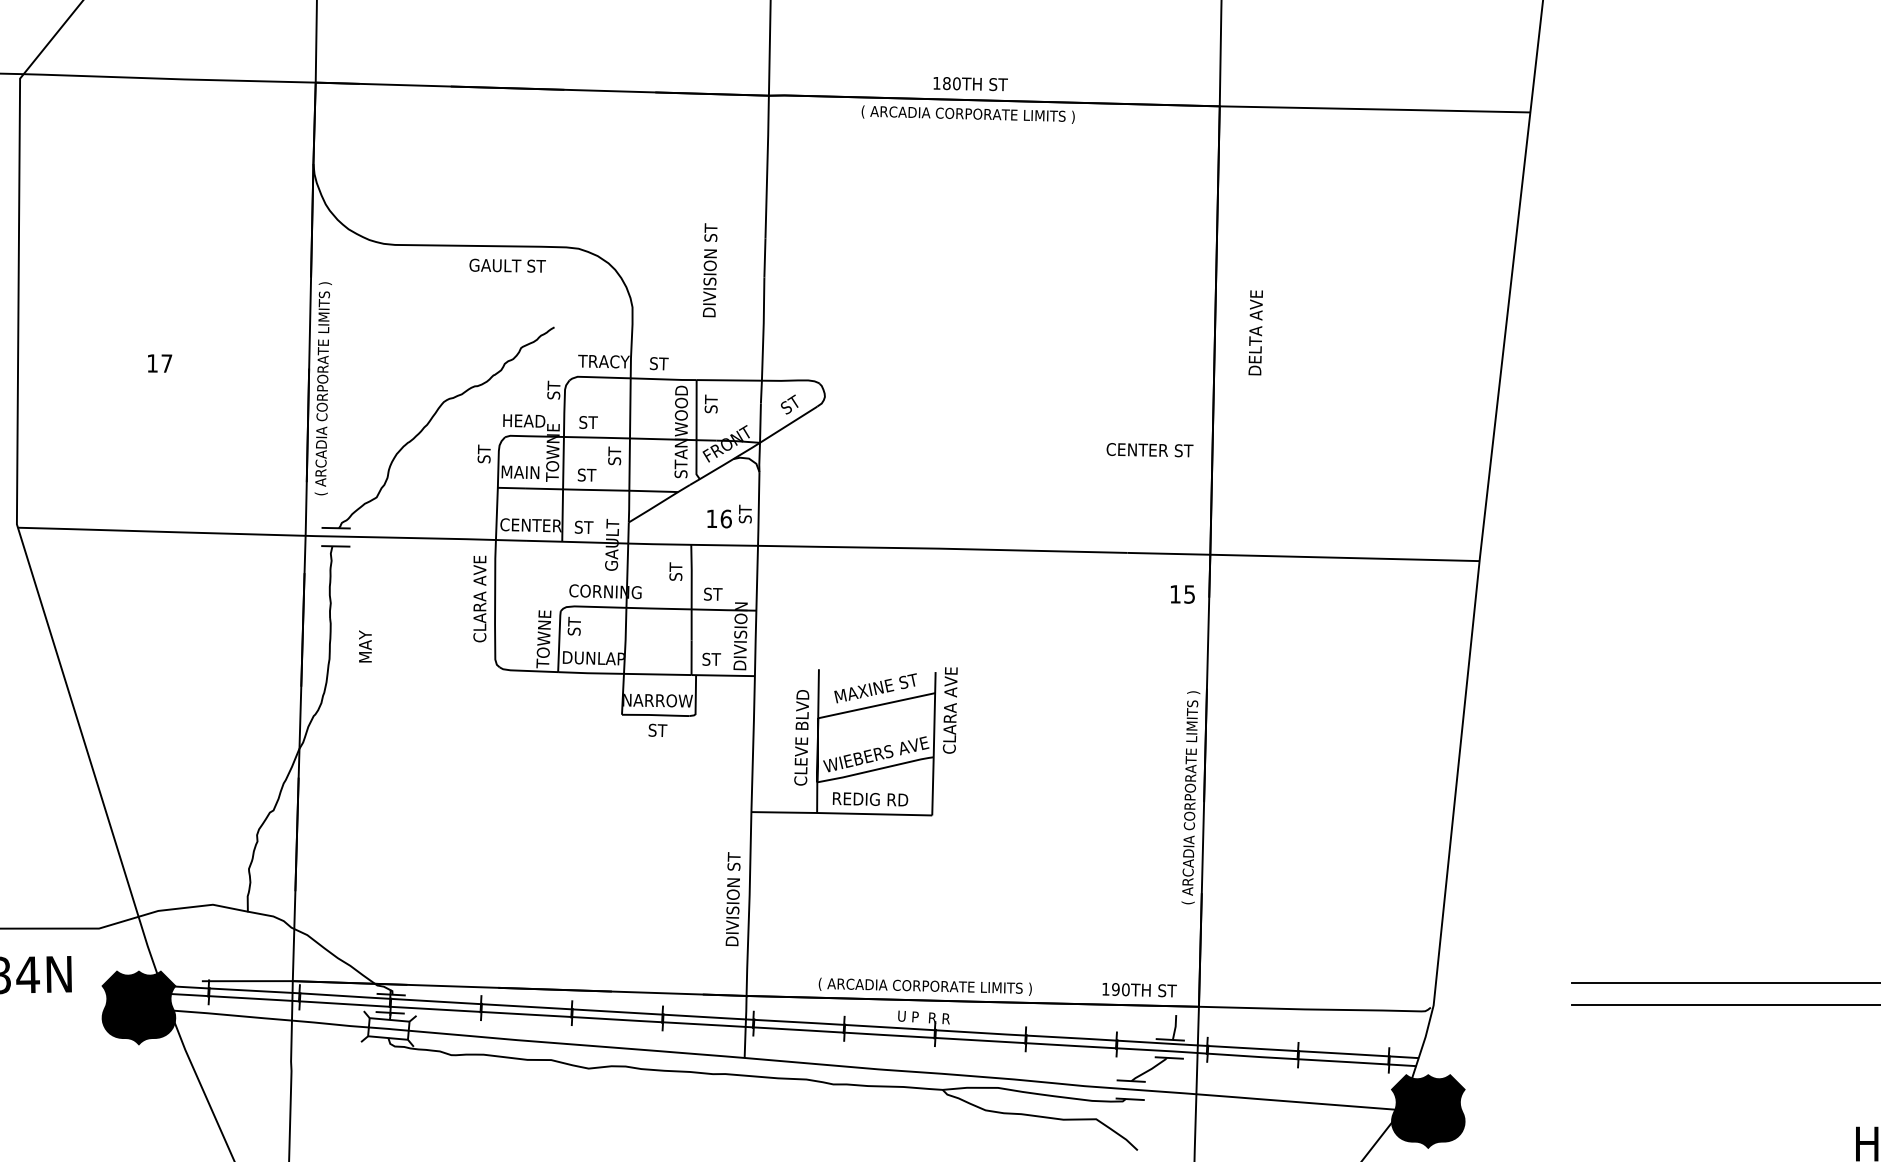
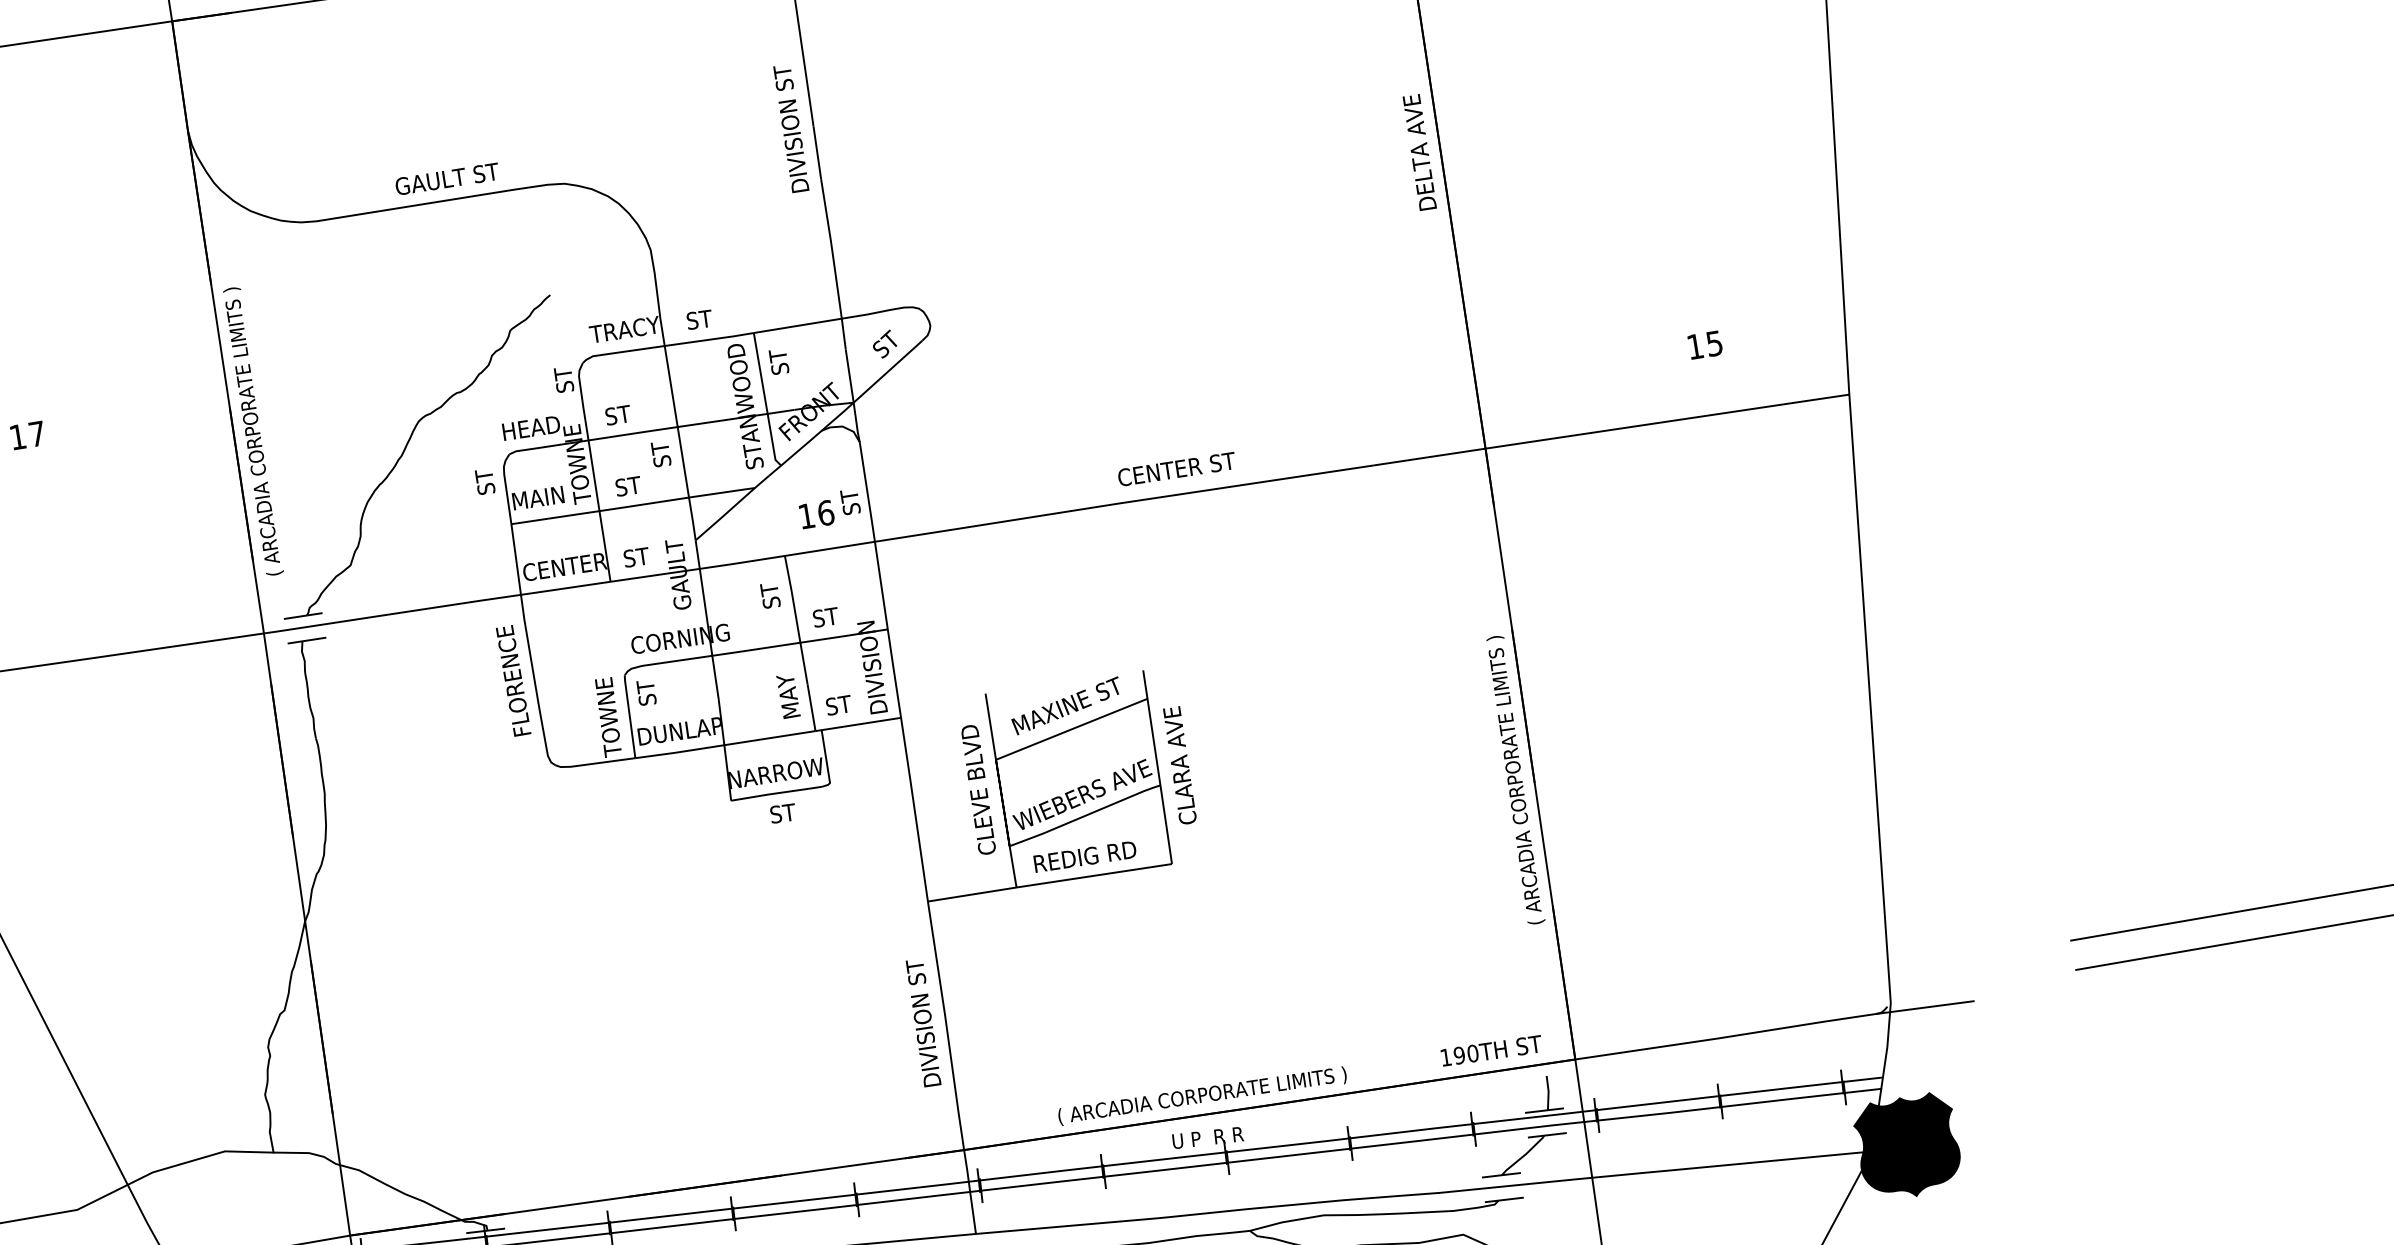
text: (507, 265) -> (447, 178), moved
text: (710, 270) -> (791, 128), moved
text: (1255, 332) -> (1419, 152), moved
text: (1149, 450) -> (1176, 469), moved
text: (1182, 594) -> (1704, 345), moved
text: (479, 598) -> (512, 677), CLARA AVE -> FLORENCE
text: (365, 646) -> (788, 696), moved
text: (949, 710) -> (1178, 765), moved
line: (1457, 1012) -> (1924, 1007), added

